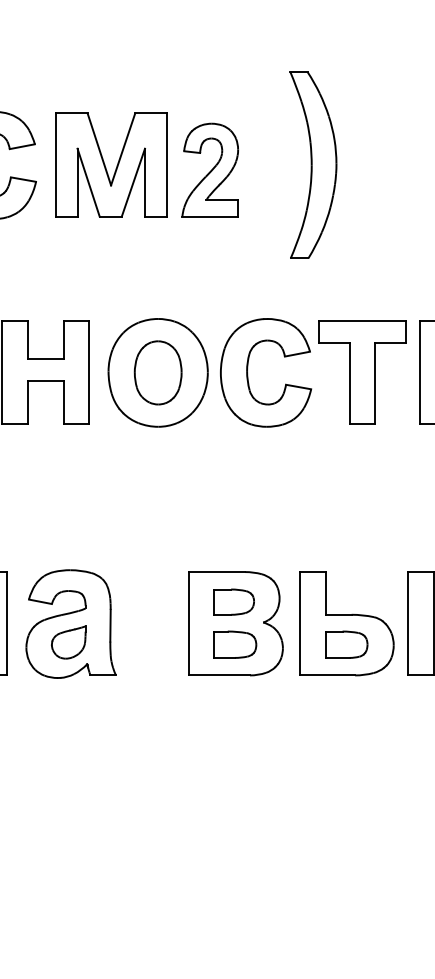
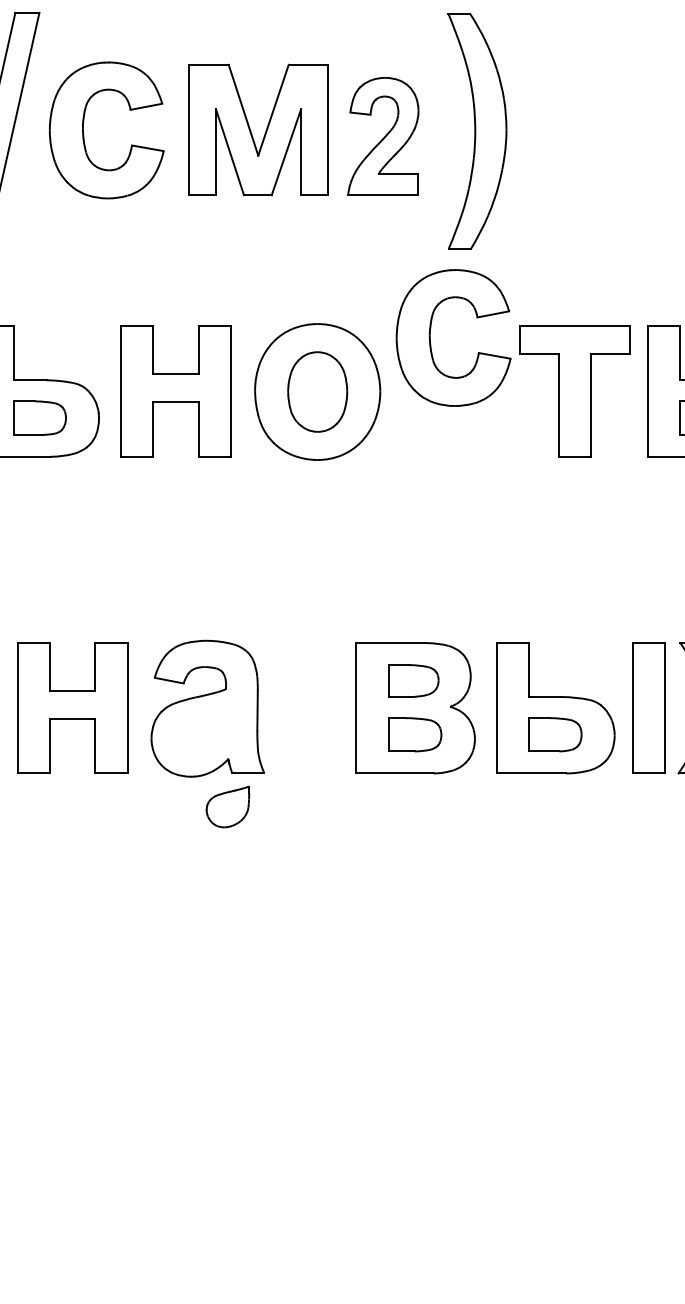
part: (313, 165) -> (477, 131), moved
part: (247, 372) -> (430, 337), moved
part: (68, 642) -> (227, 806), moved

